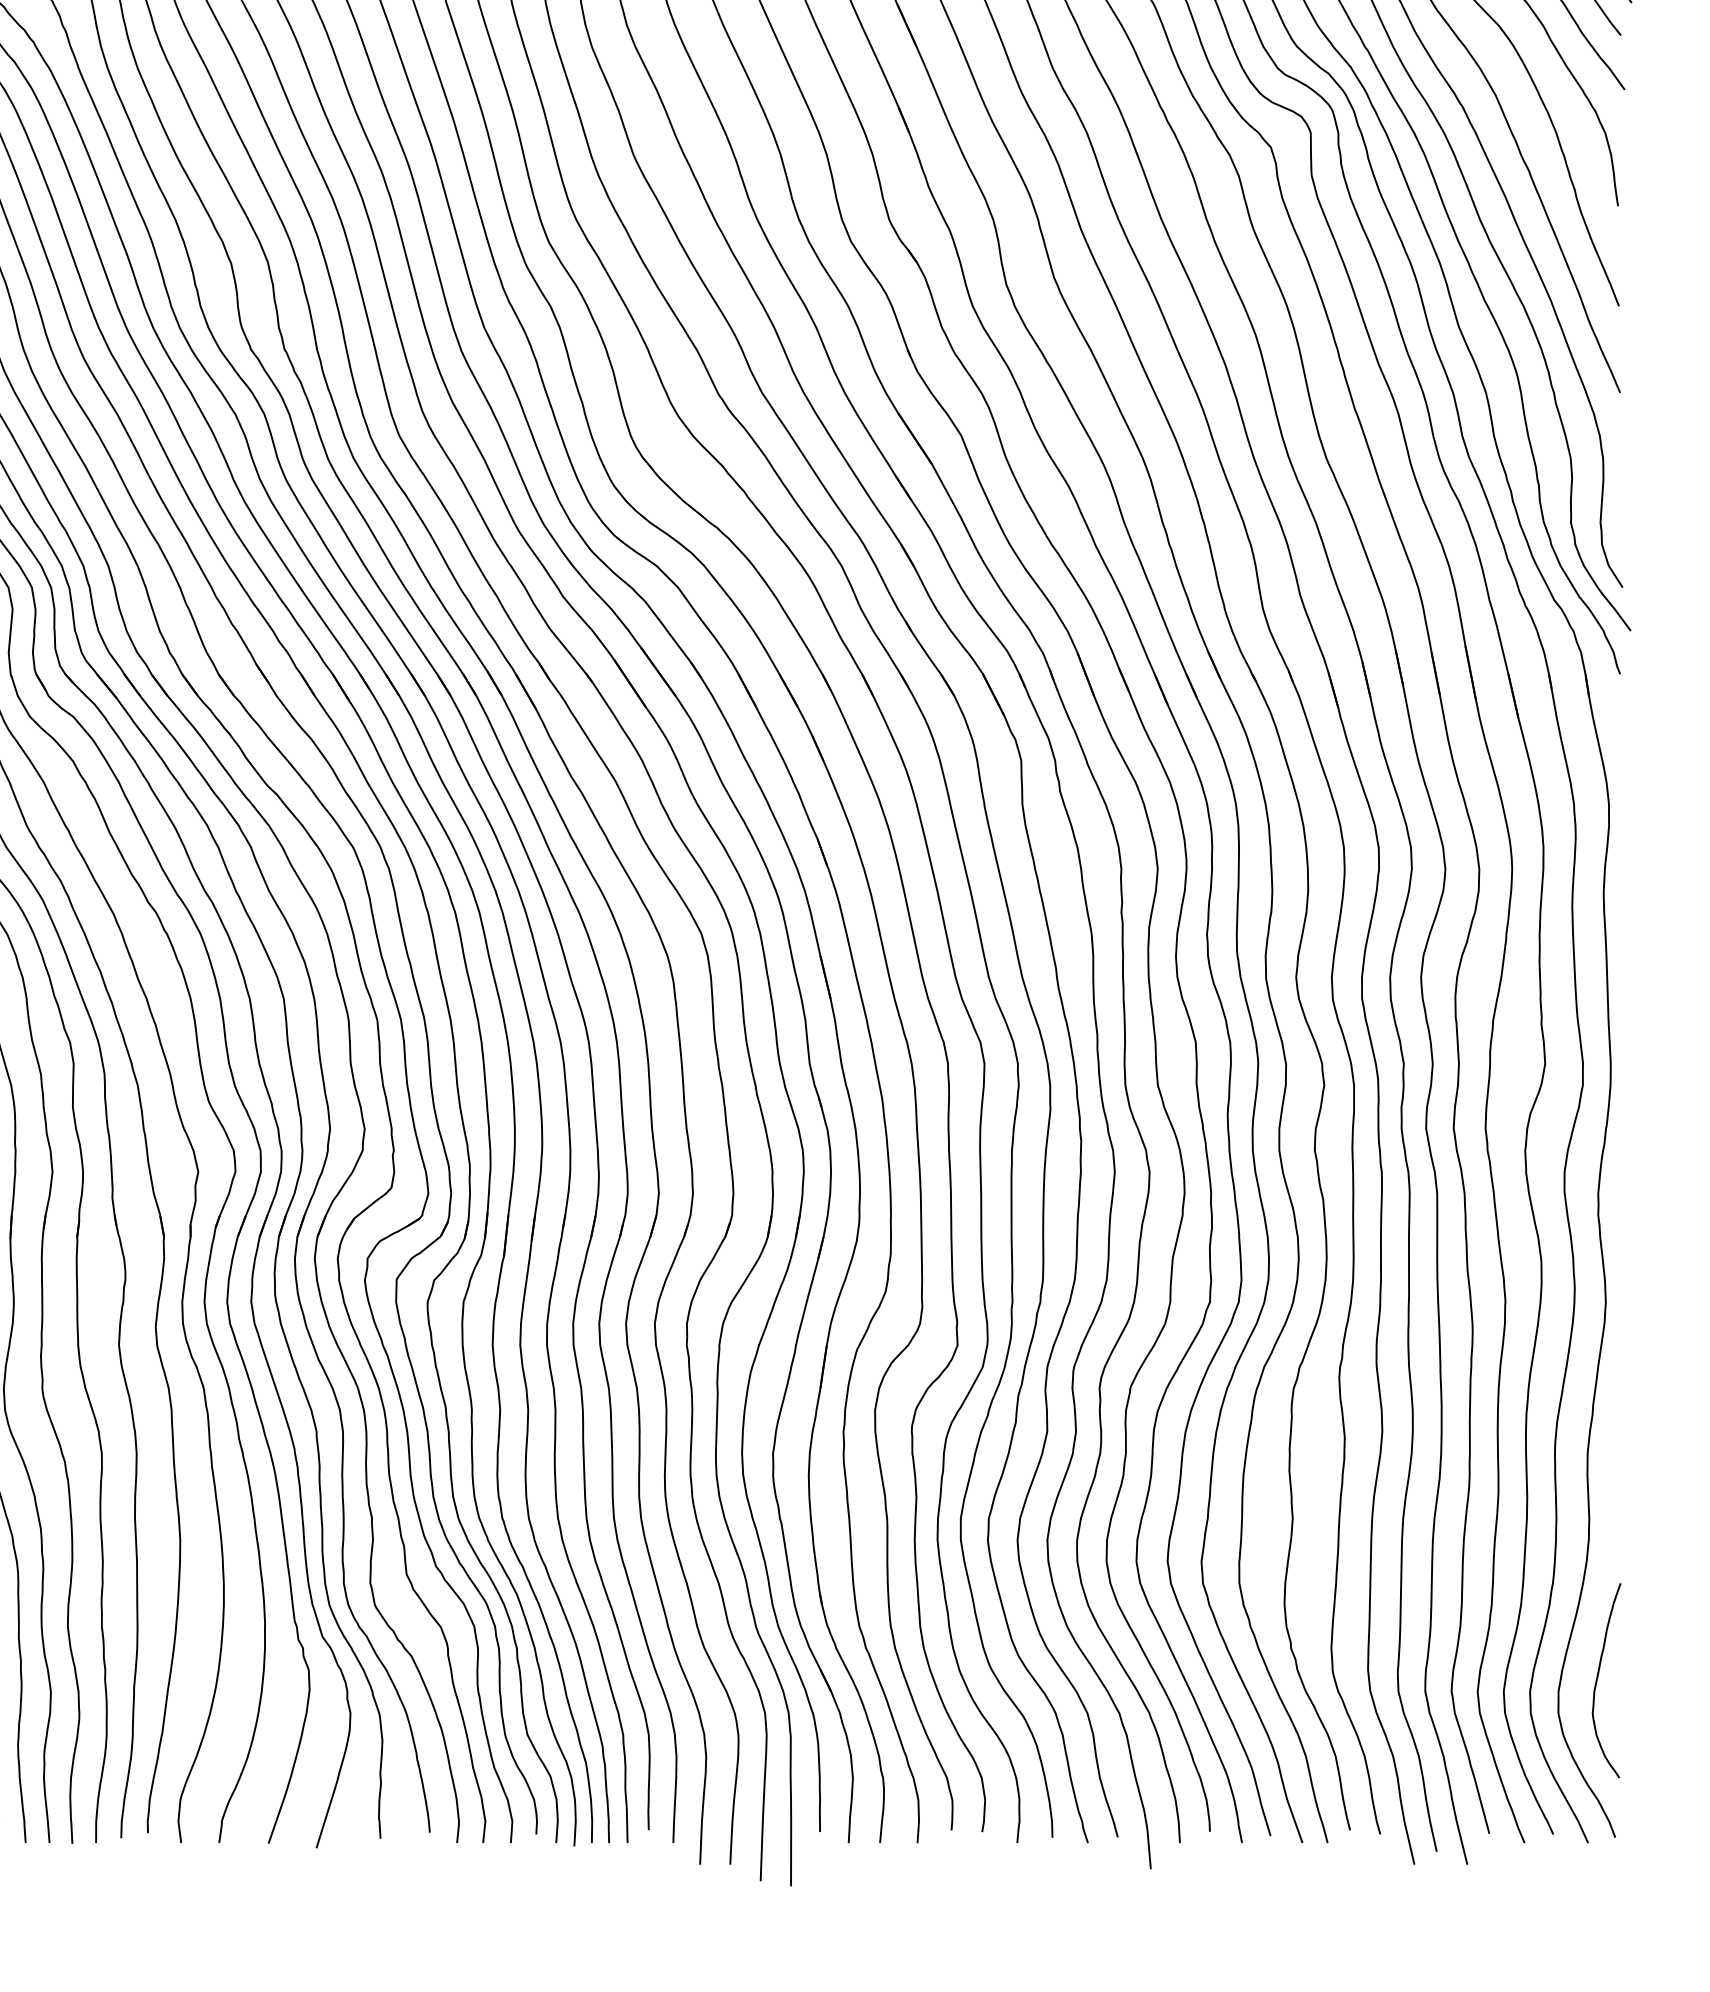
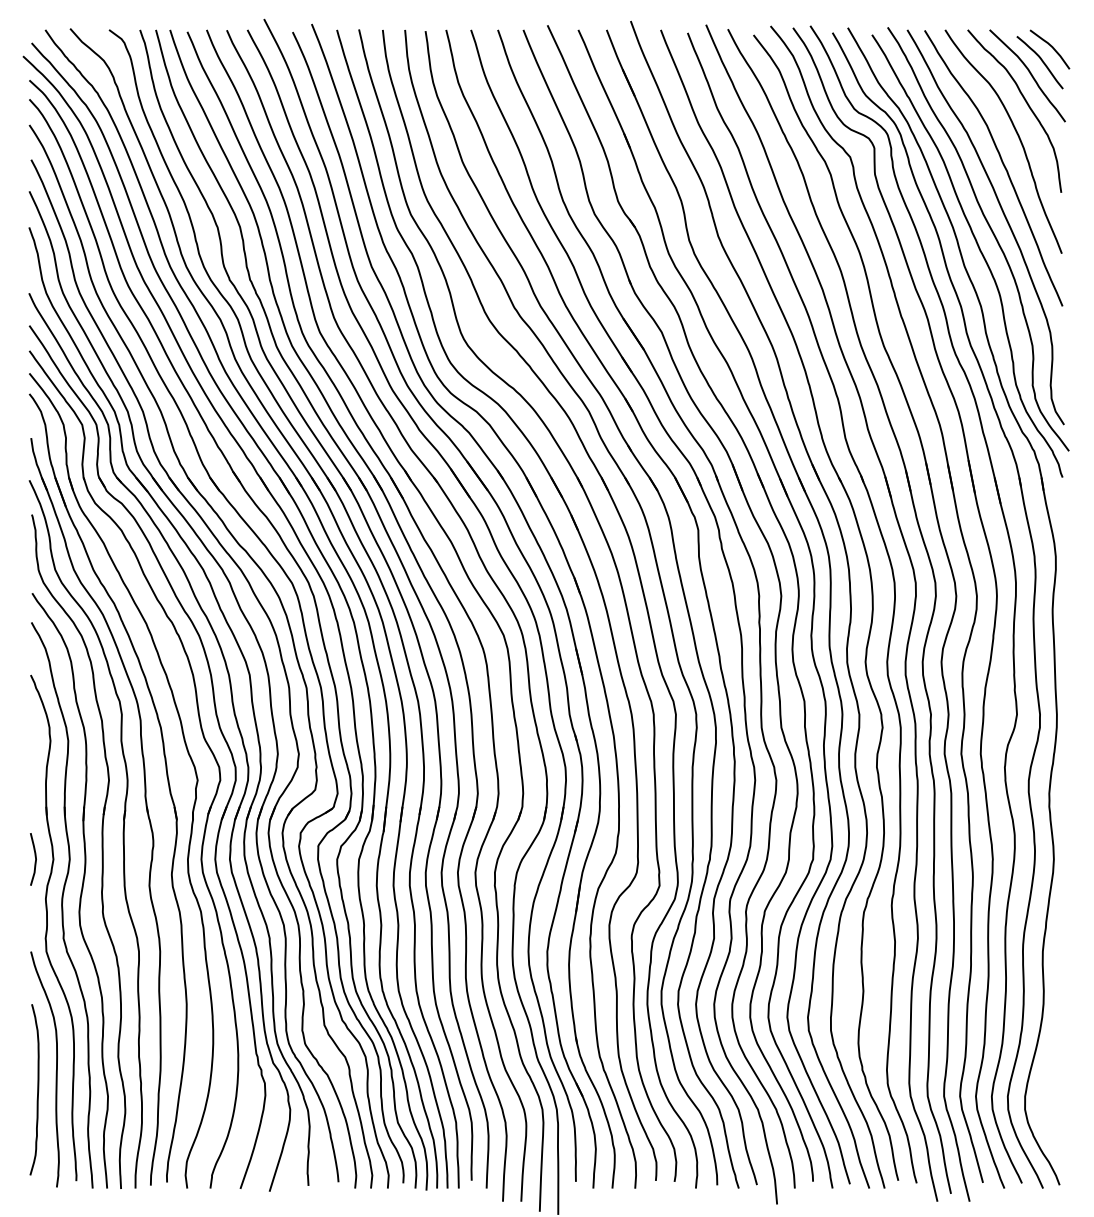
curve: (1598, 1680) -> (1049, 1089), removed

